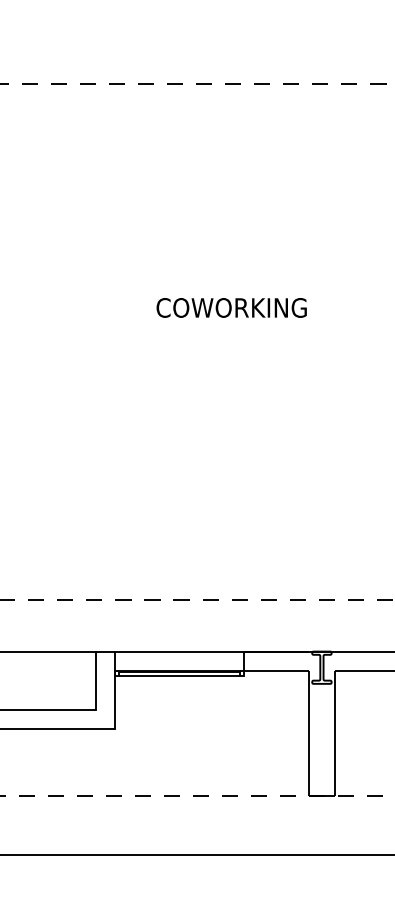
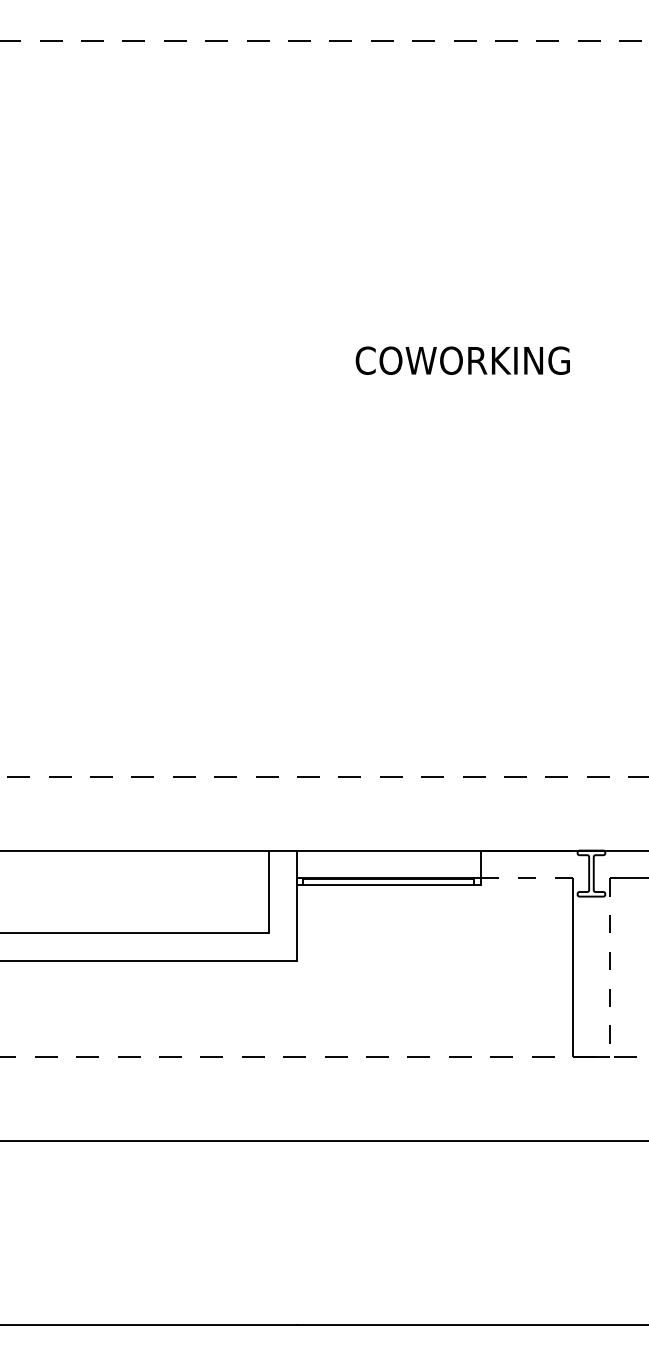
line: (277, 671) -> (527, 878), solid -> dashed
line: (334, 733) -> (609, 967), solid -> dashed

